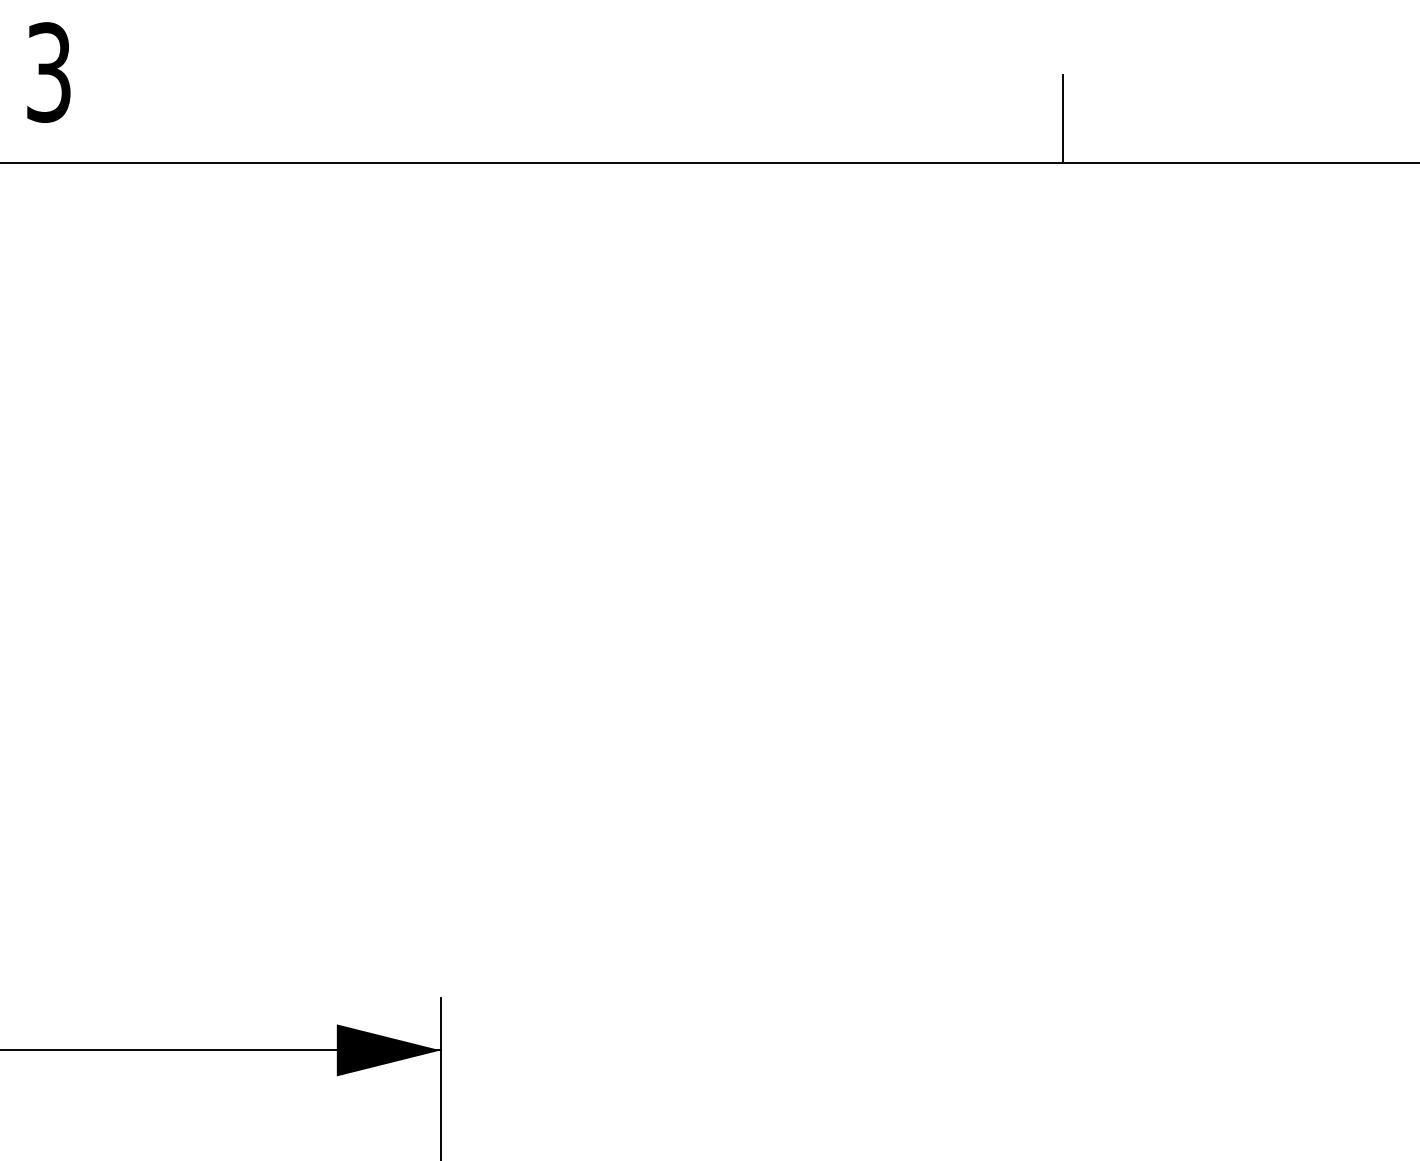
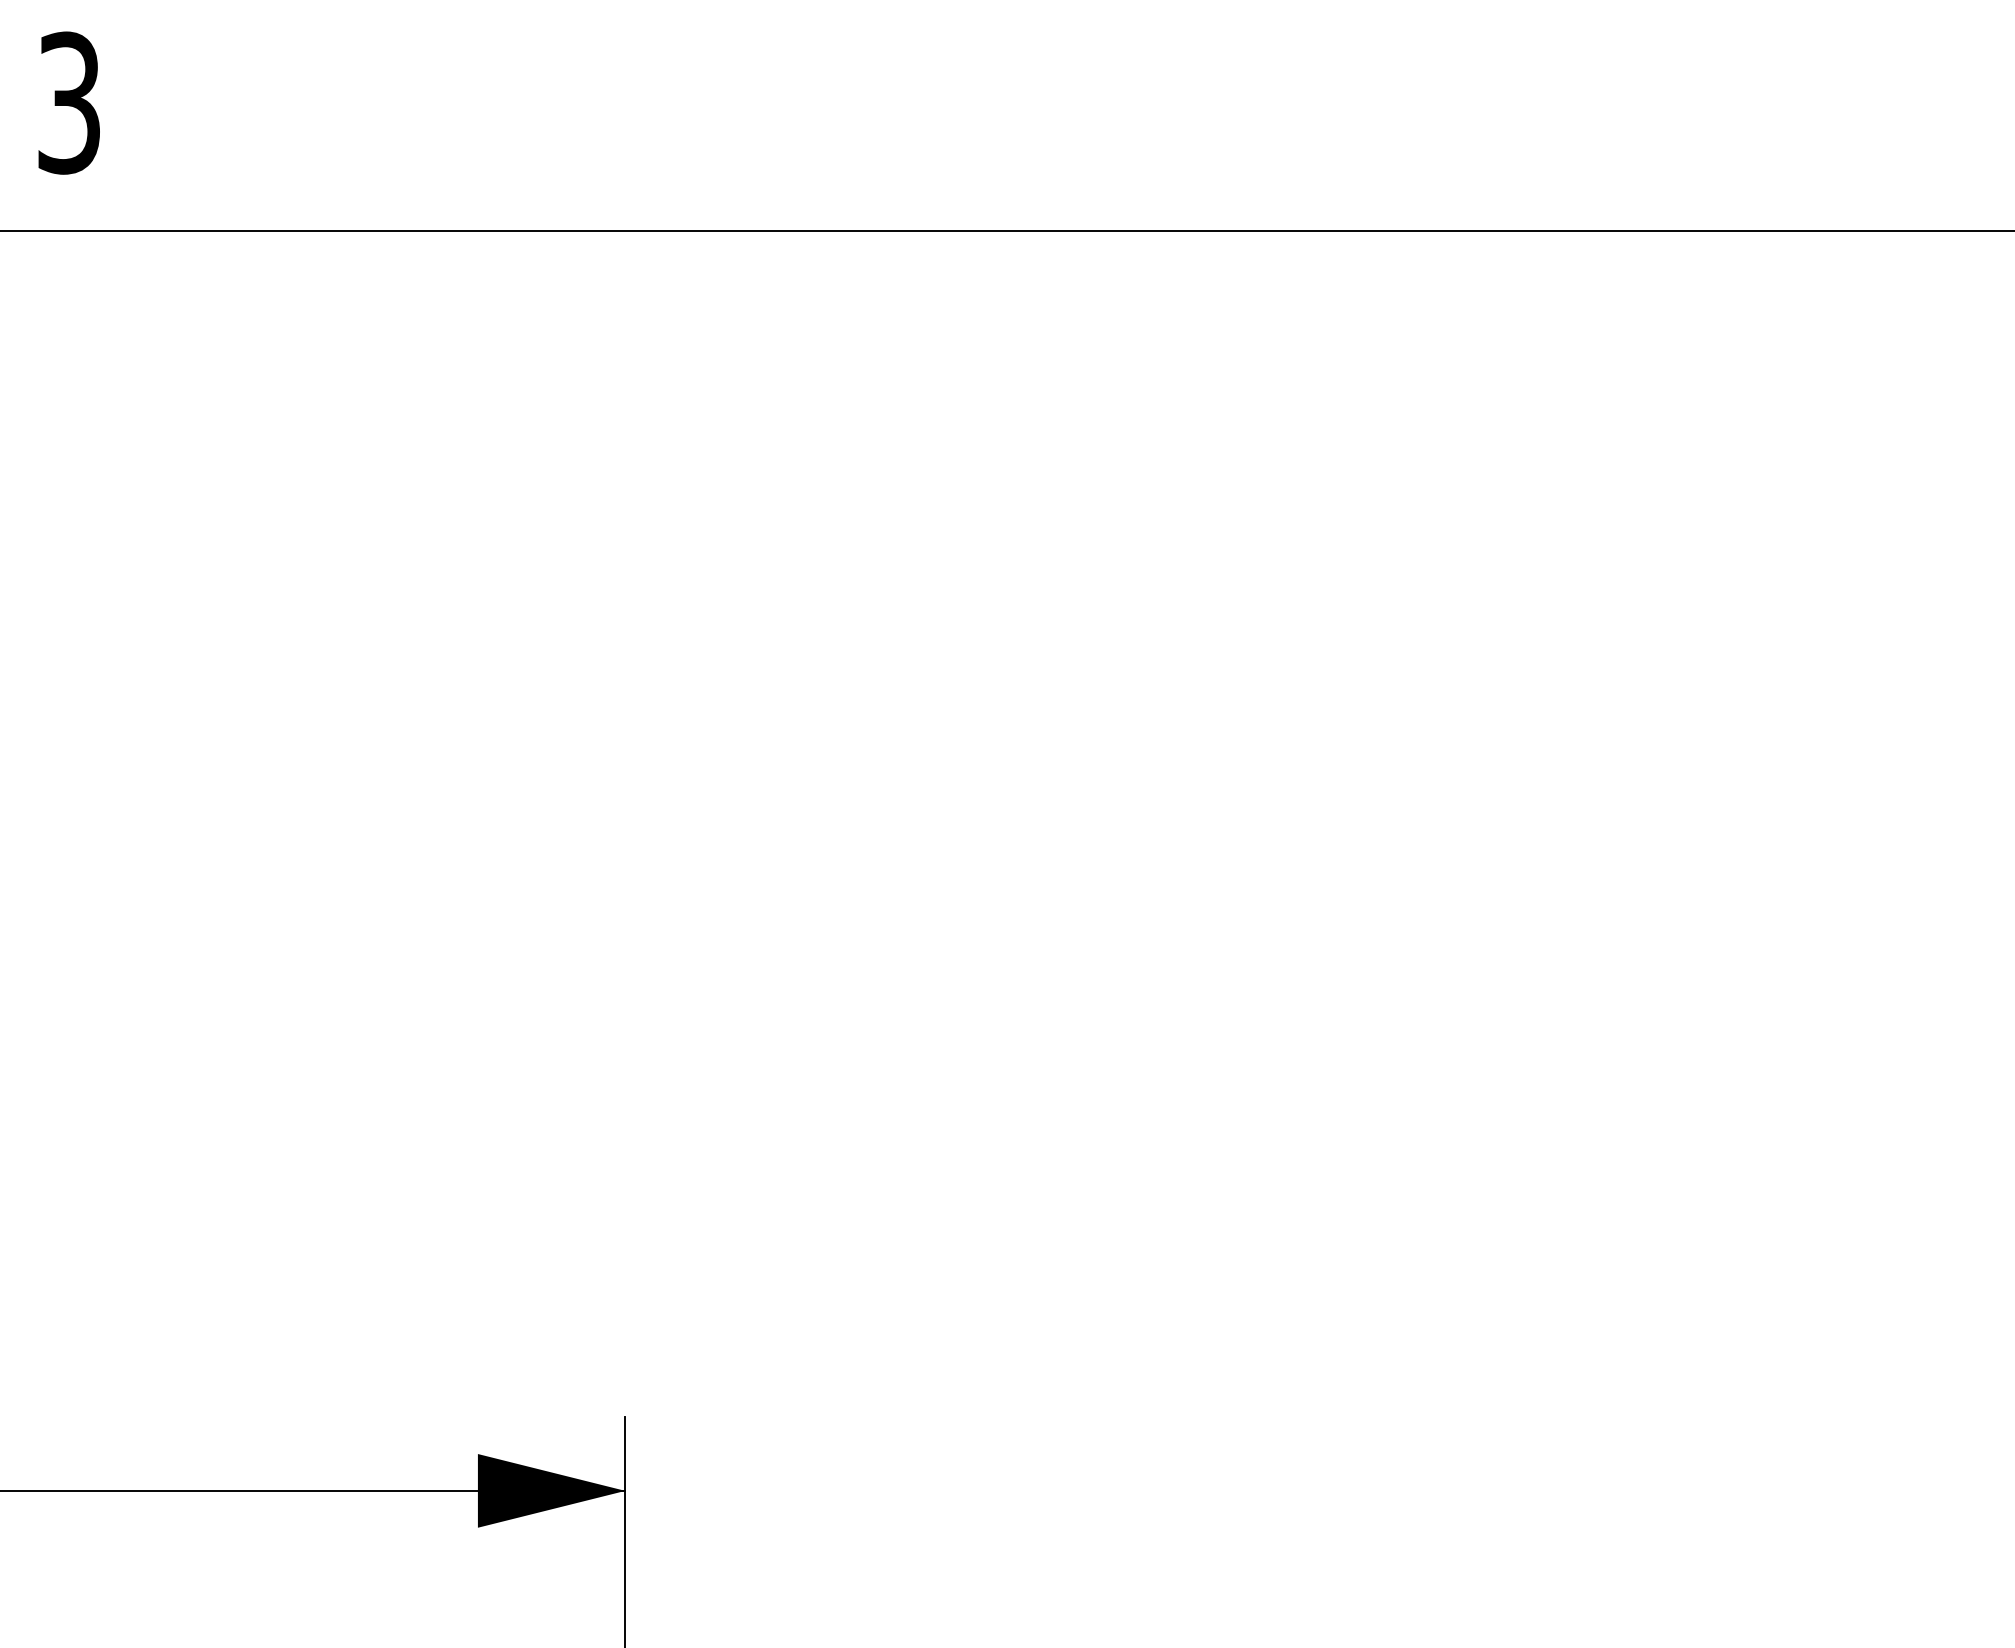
line: (1063, 118) -> (1508, 168), removed

